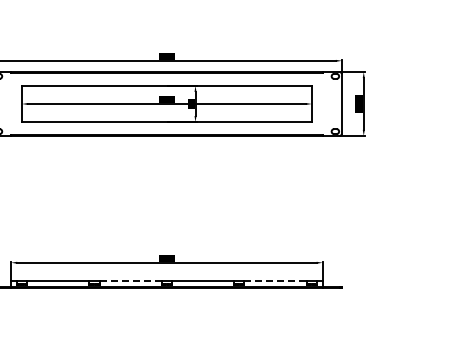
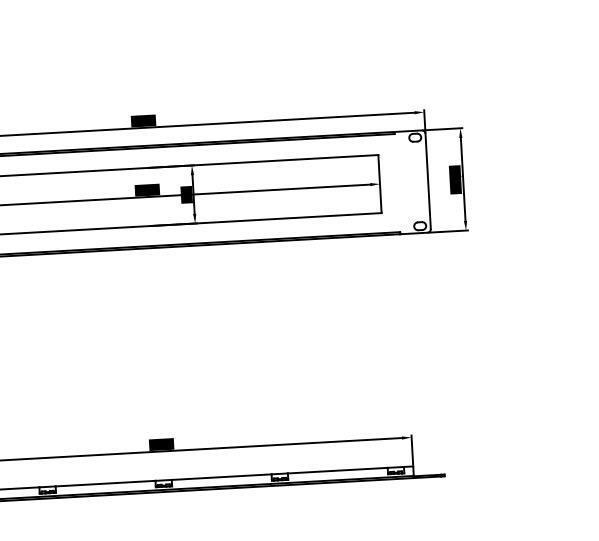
line: (131, 280) -> (106, 483), dashed -> solid
line: (276, 280) -> (339, 470), dashed -> solid

